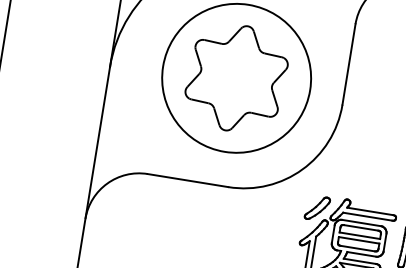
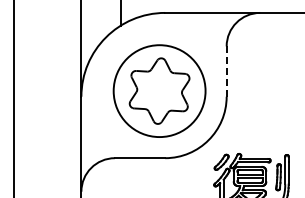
line: (348, 65) -> (226, 72), solid -> dashed

